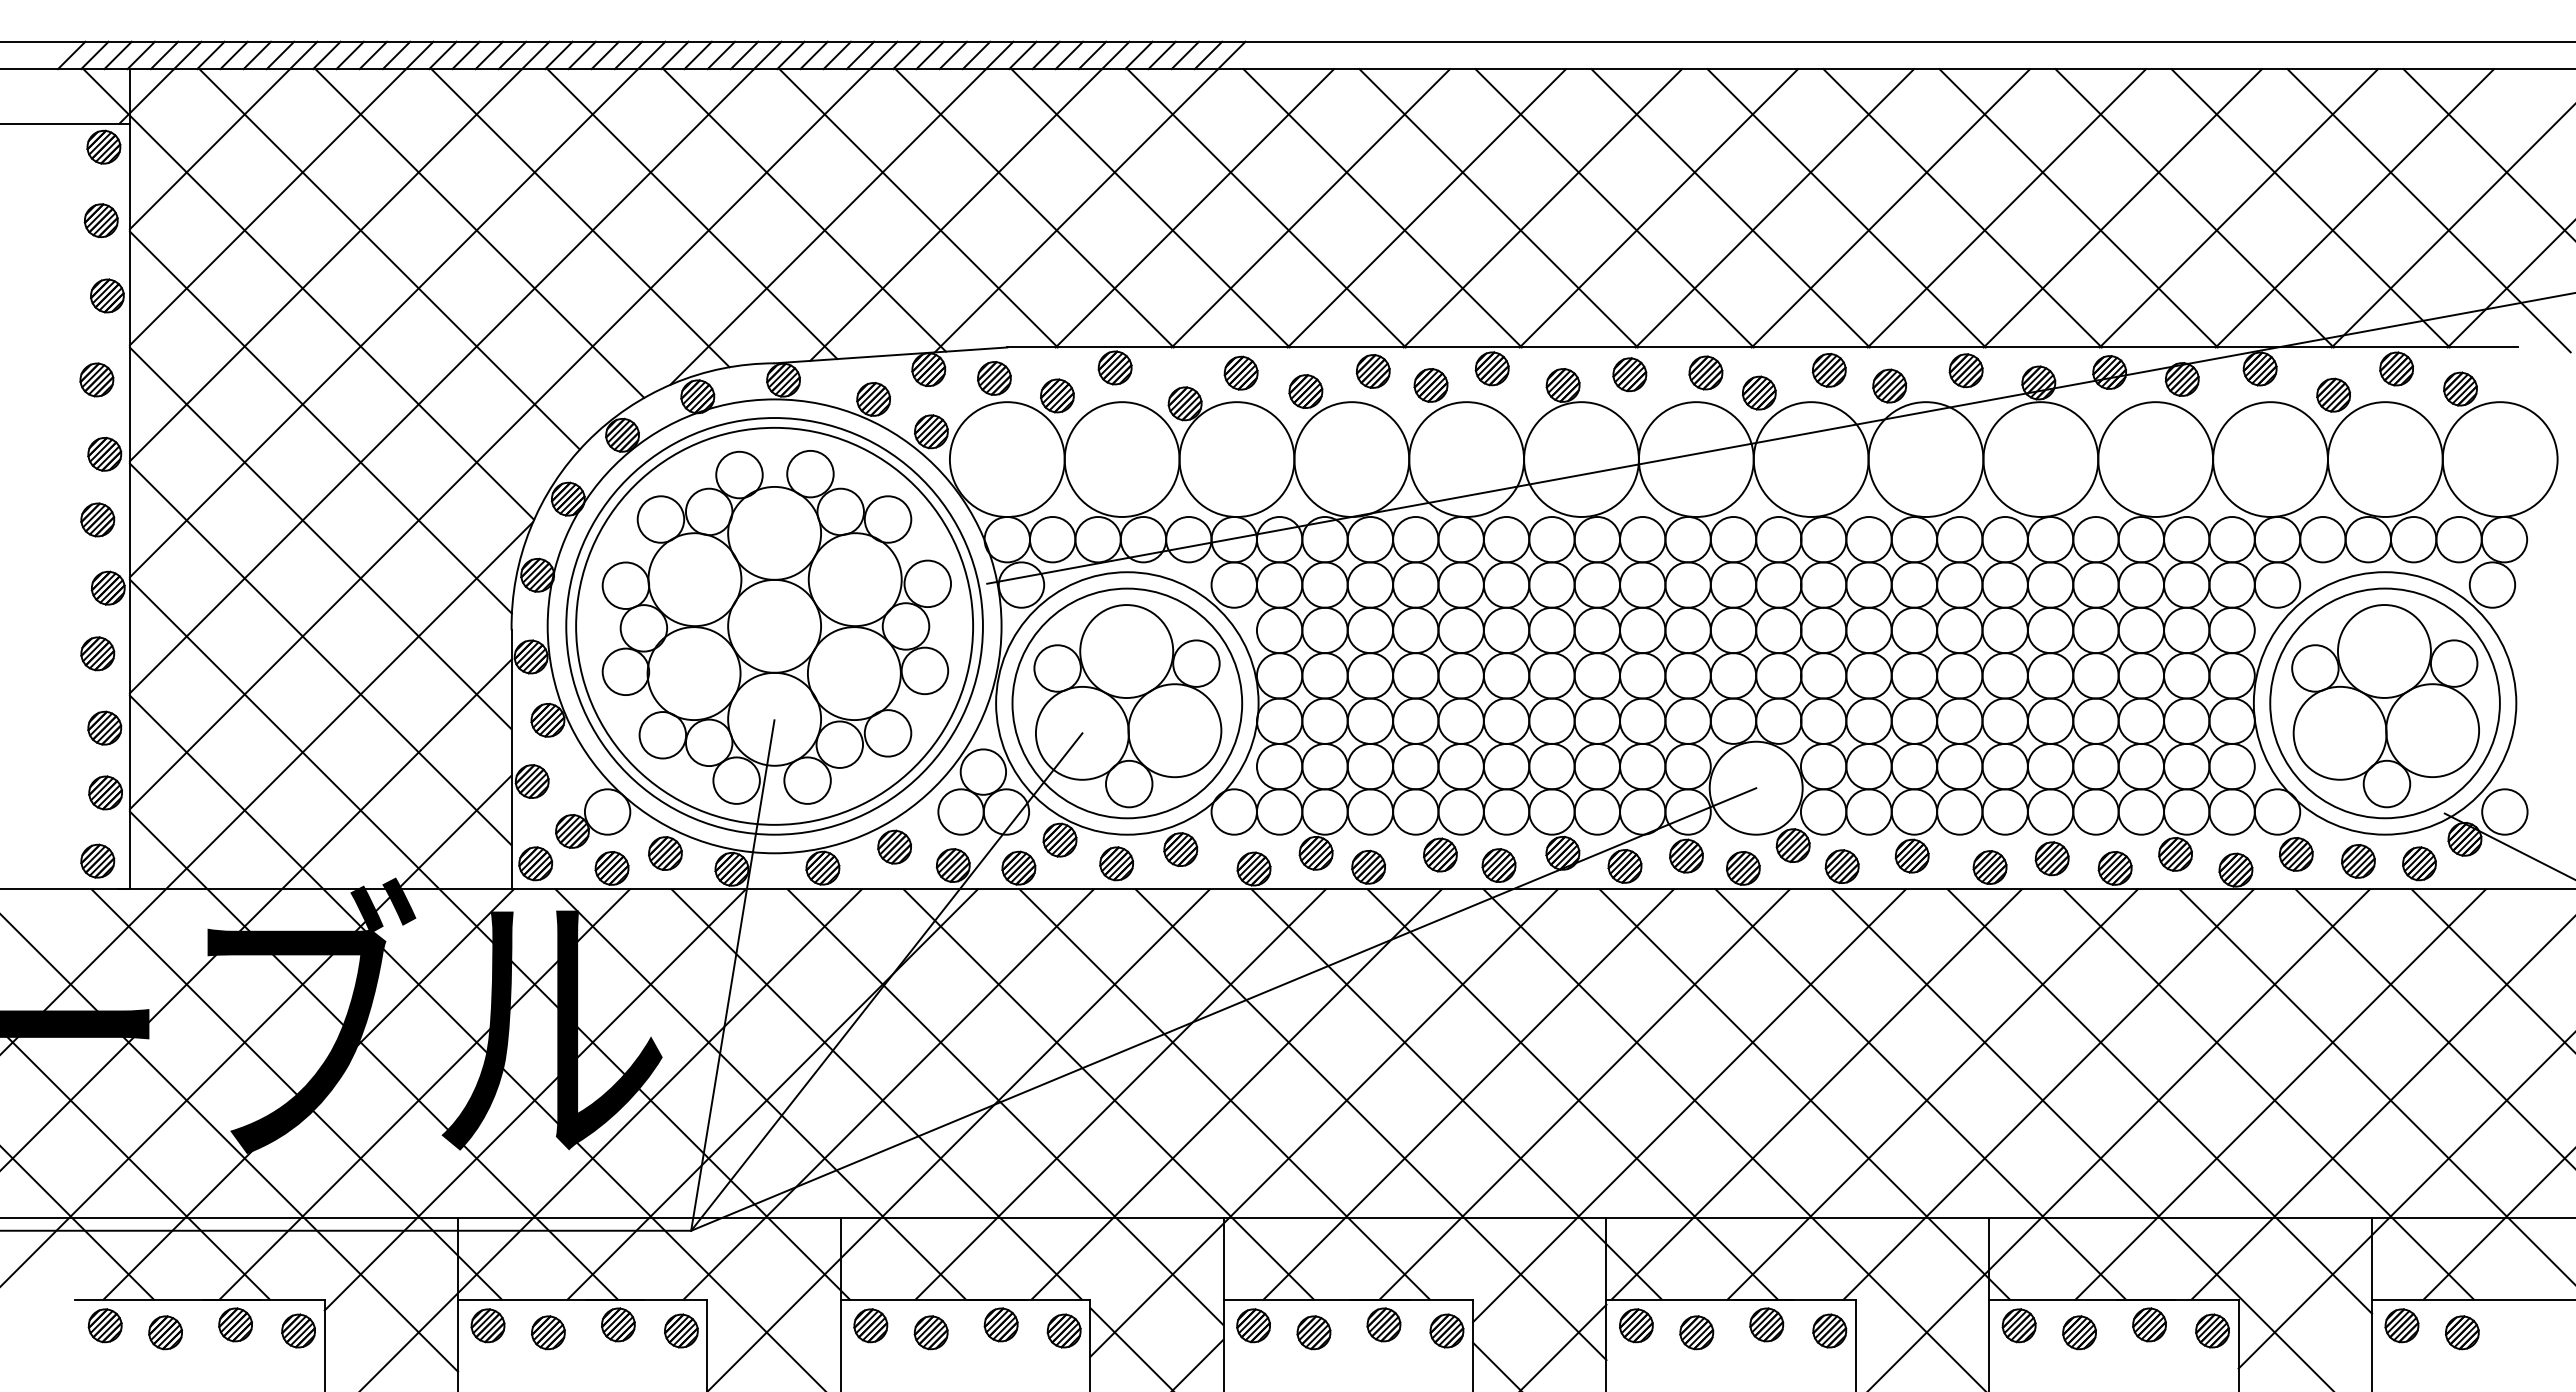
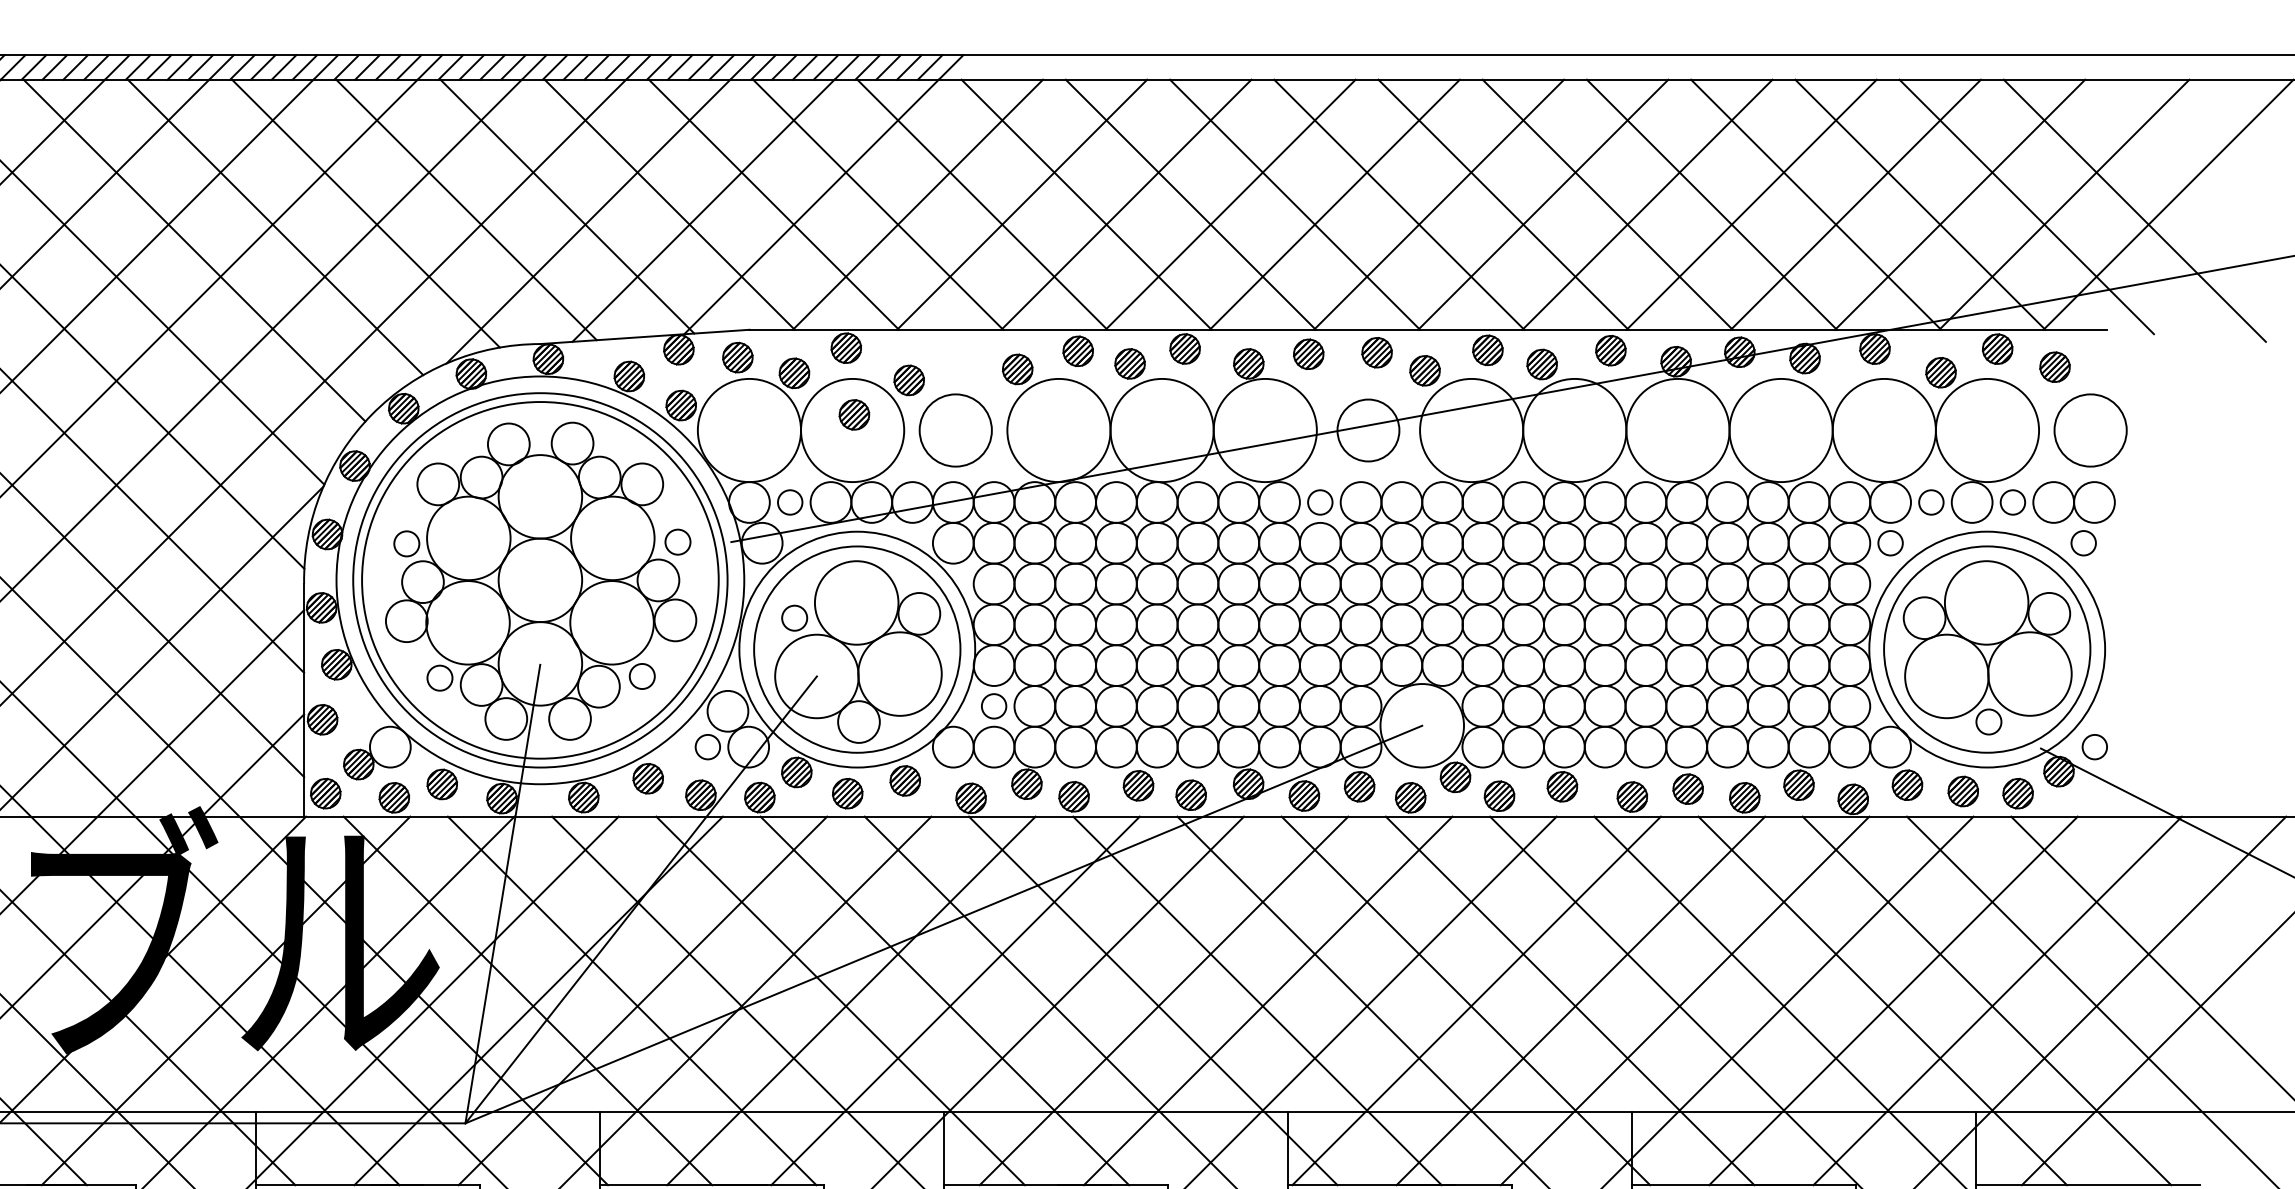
part: (1240, 372) -> (853, 414), moved
circle: (1236, 459) -> (955, 430), size x0.7
circle: (1695, 459) -> (1367, 430), size x0.6
circle: (2499, 459) -> (2090, 430), size x0.7
circle: (1052, 539) -> (790, 502), size x0.6
circle: (1642, 539) -> (1320, 502), size x0.6
circle: (2322, 539) -> (1931, 502), size x0.6
circle: (2413, 539) -> (2012, 502), size x0.6
circle: (927, 583) -> (677, 541), size x0.6
circle: (2277, 584) -> (1890, 542), size x0.6
circle: (2492, 584) -> (2083, 542), size x0.6
circle: (625, 585) -> (406, 543), size x0.6
circle: (1057, 668) -> (794, 618), size x0.6
circle: (887, 733) -> (641, 676), size x0.6
circle: (662, 735) -> (439, 678), size x0.6
circle: (1279, 766) -> (993, 706), size x0.6
circle: (2386, 783) -> (1988, 721), size x0.6
circle: (960, 811) -> (707, 746), size x0.6
circle: (2504, 811) -> (2094, 746), size x0.6

